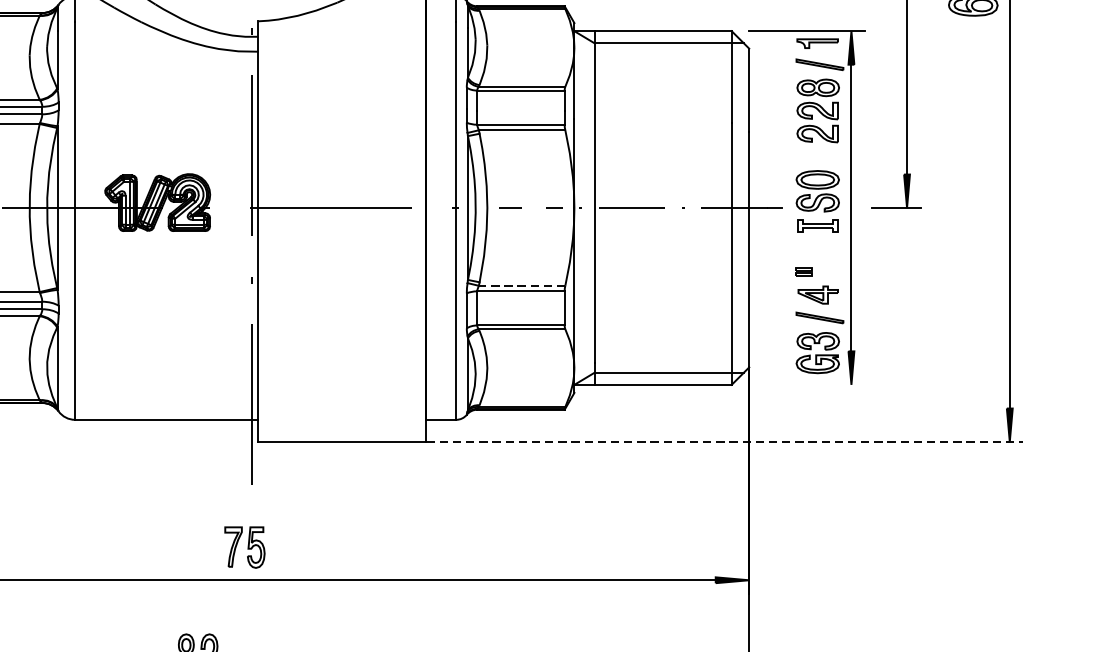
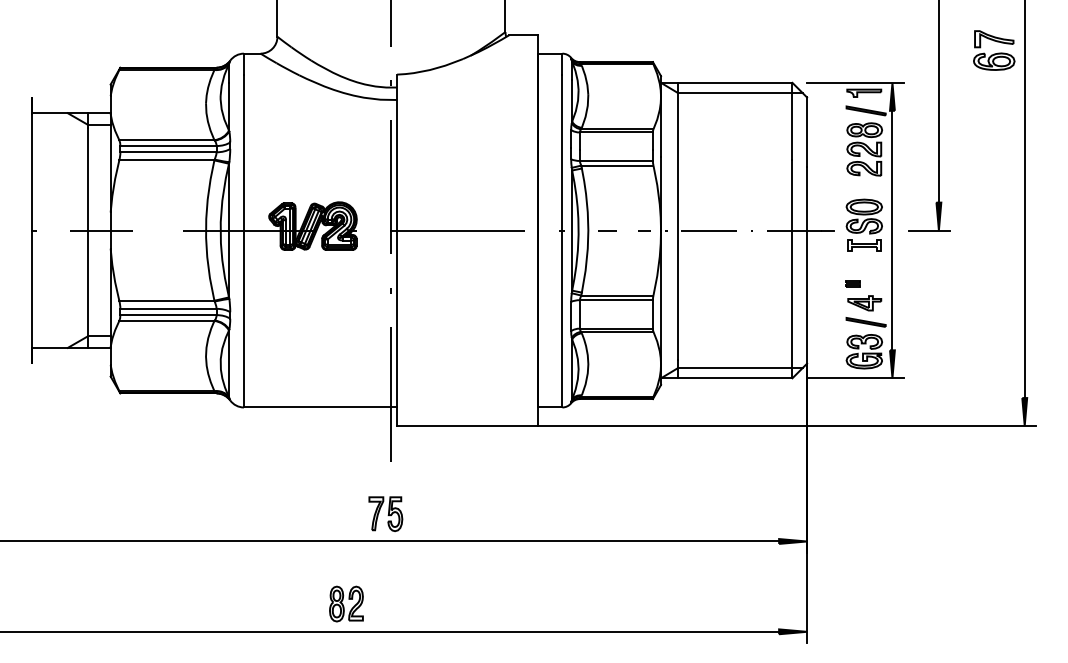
line: (521, 285) -> (616, 295), dashed -> solid
line: (807, 385) -> (855, 378), added
line: (725, 442) -> (787, 426), dashed -> solid

